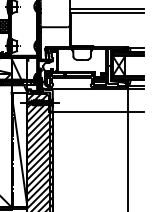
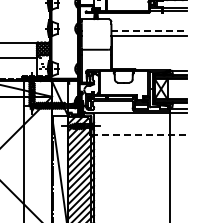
line: (107, 9) -> (149, 31), solid -> dashed
line: (97, 111) -> (139, 135), solid -> dashed

